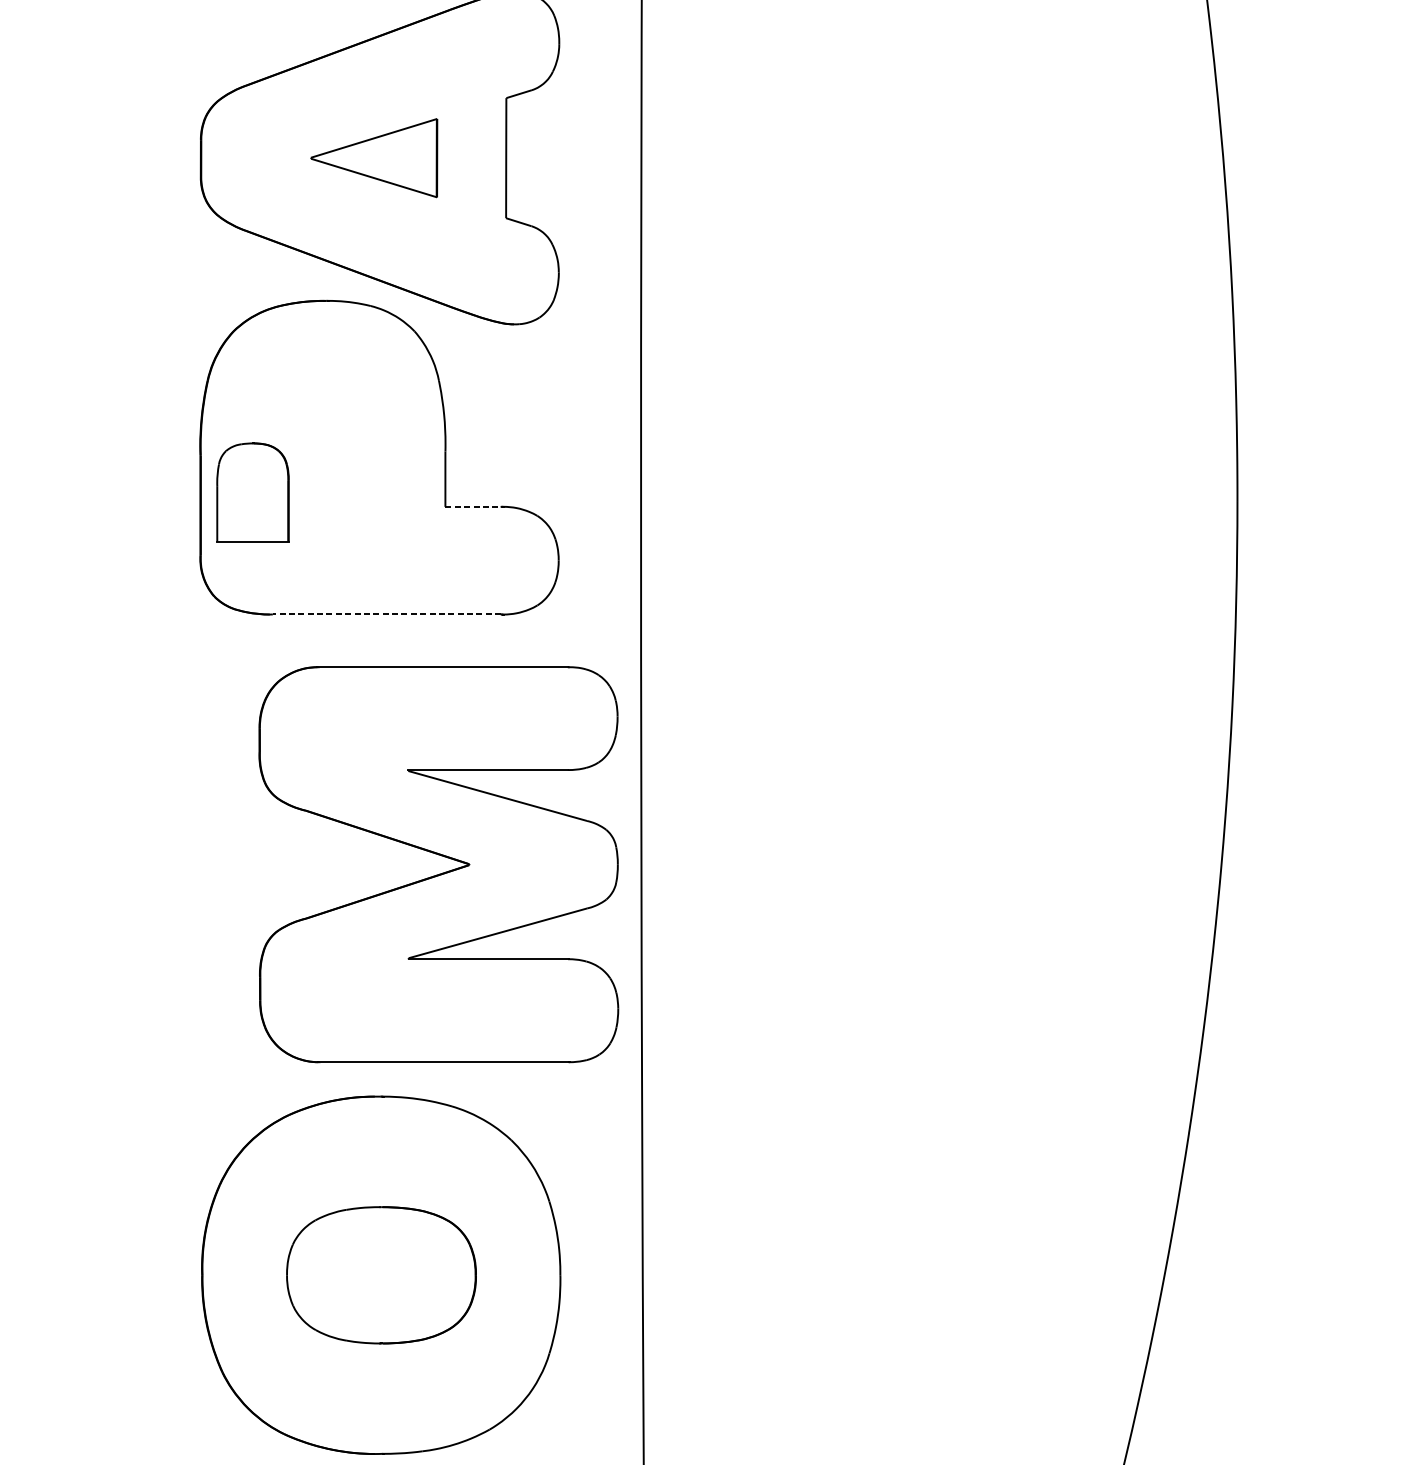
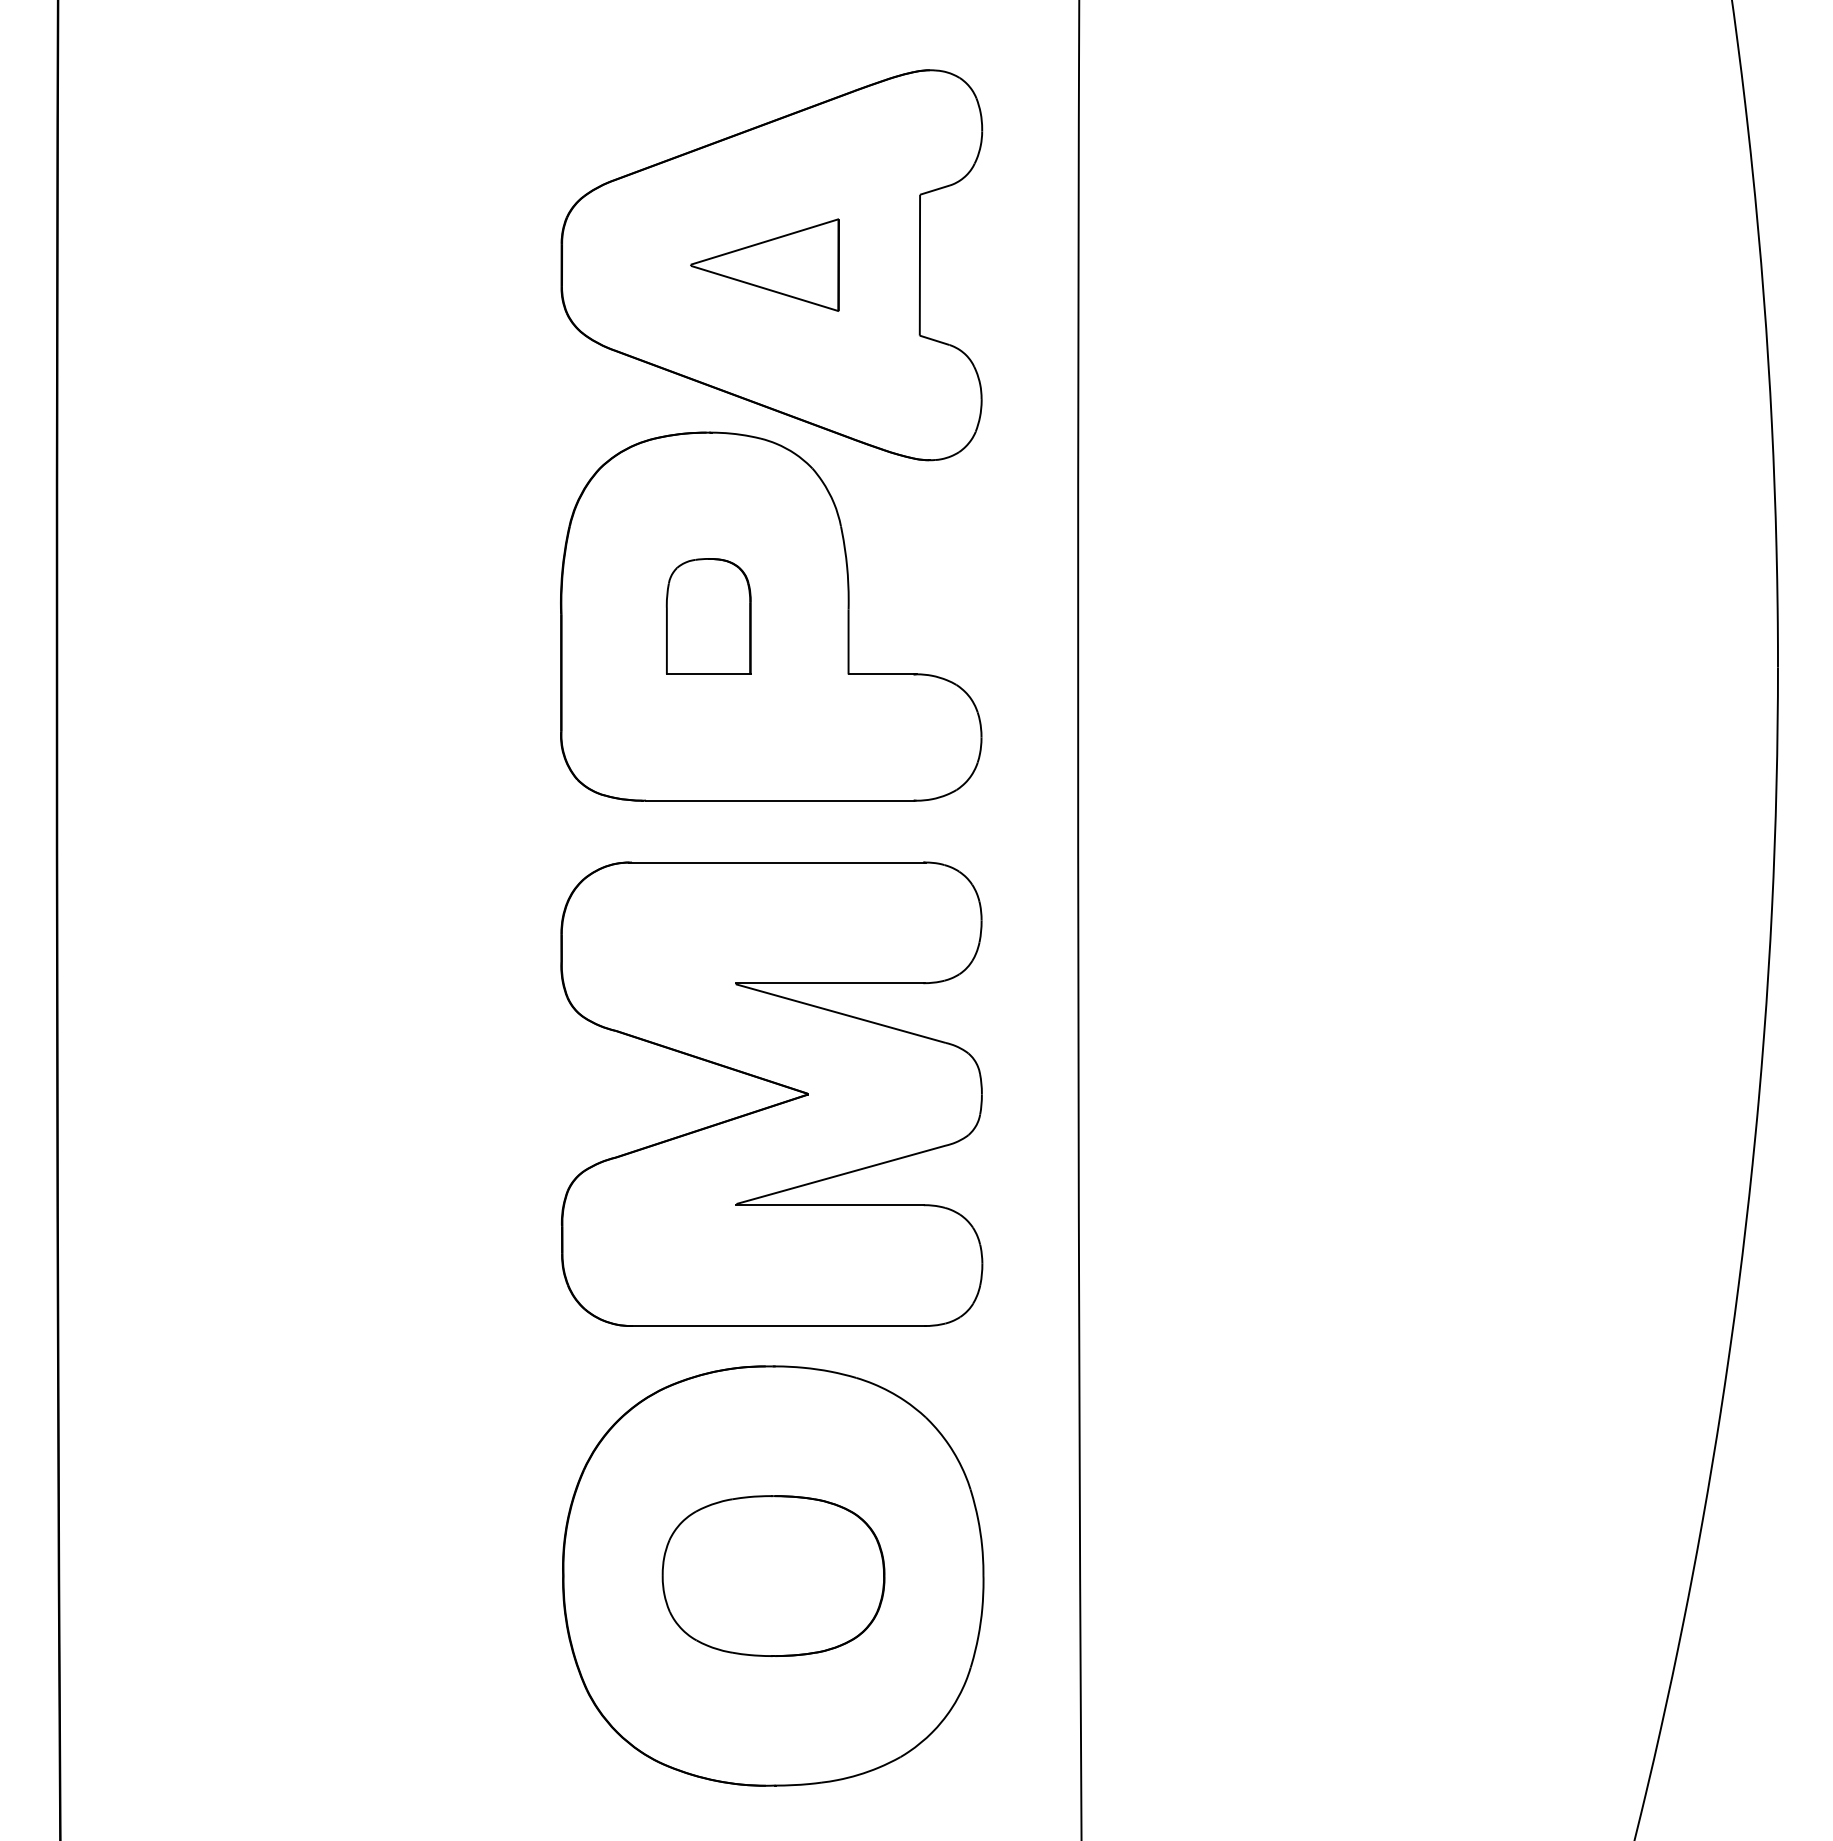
part: (252, 492) -> (708, 616), moved
line: (473, 506) -> (881, 674), dashed -> solid
line: (387, 614) -> (780, 800), dashed -> solid
part: (441, 856) -> (775, 1084), moved

